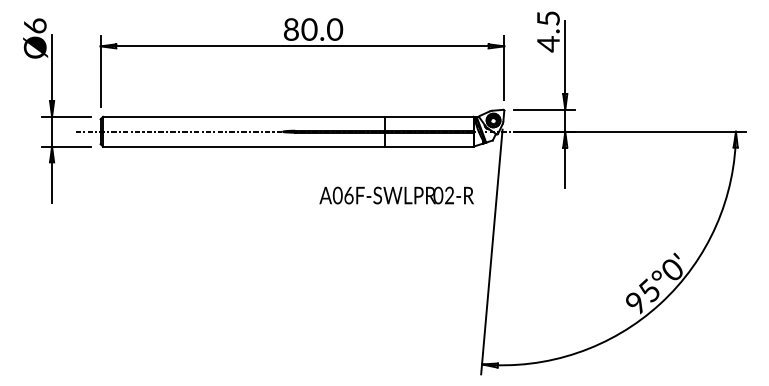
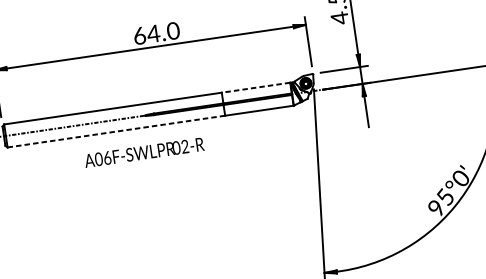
text: (300, 29) -> (146, 34), 80.0 -> 64.0
line: (428, 116) -> (255, 87), solid -> dashed
line: (244, 146) -> (116, 131), solid -> dashed
text: (396, 195) -> (144, 152), moved

